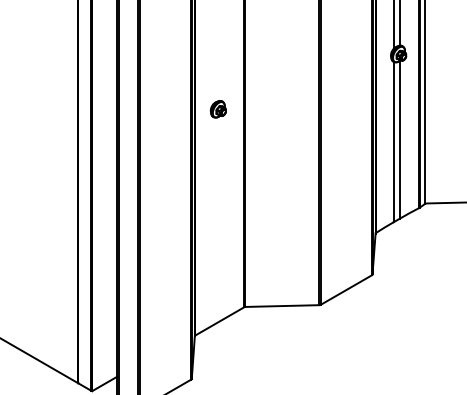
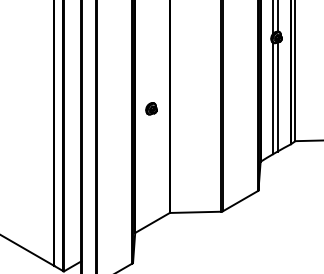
part: (218, 108) -> (151, 108), moved

